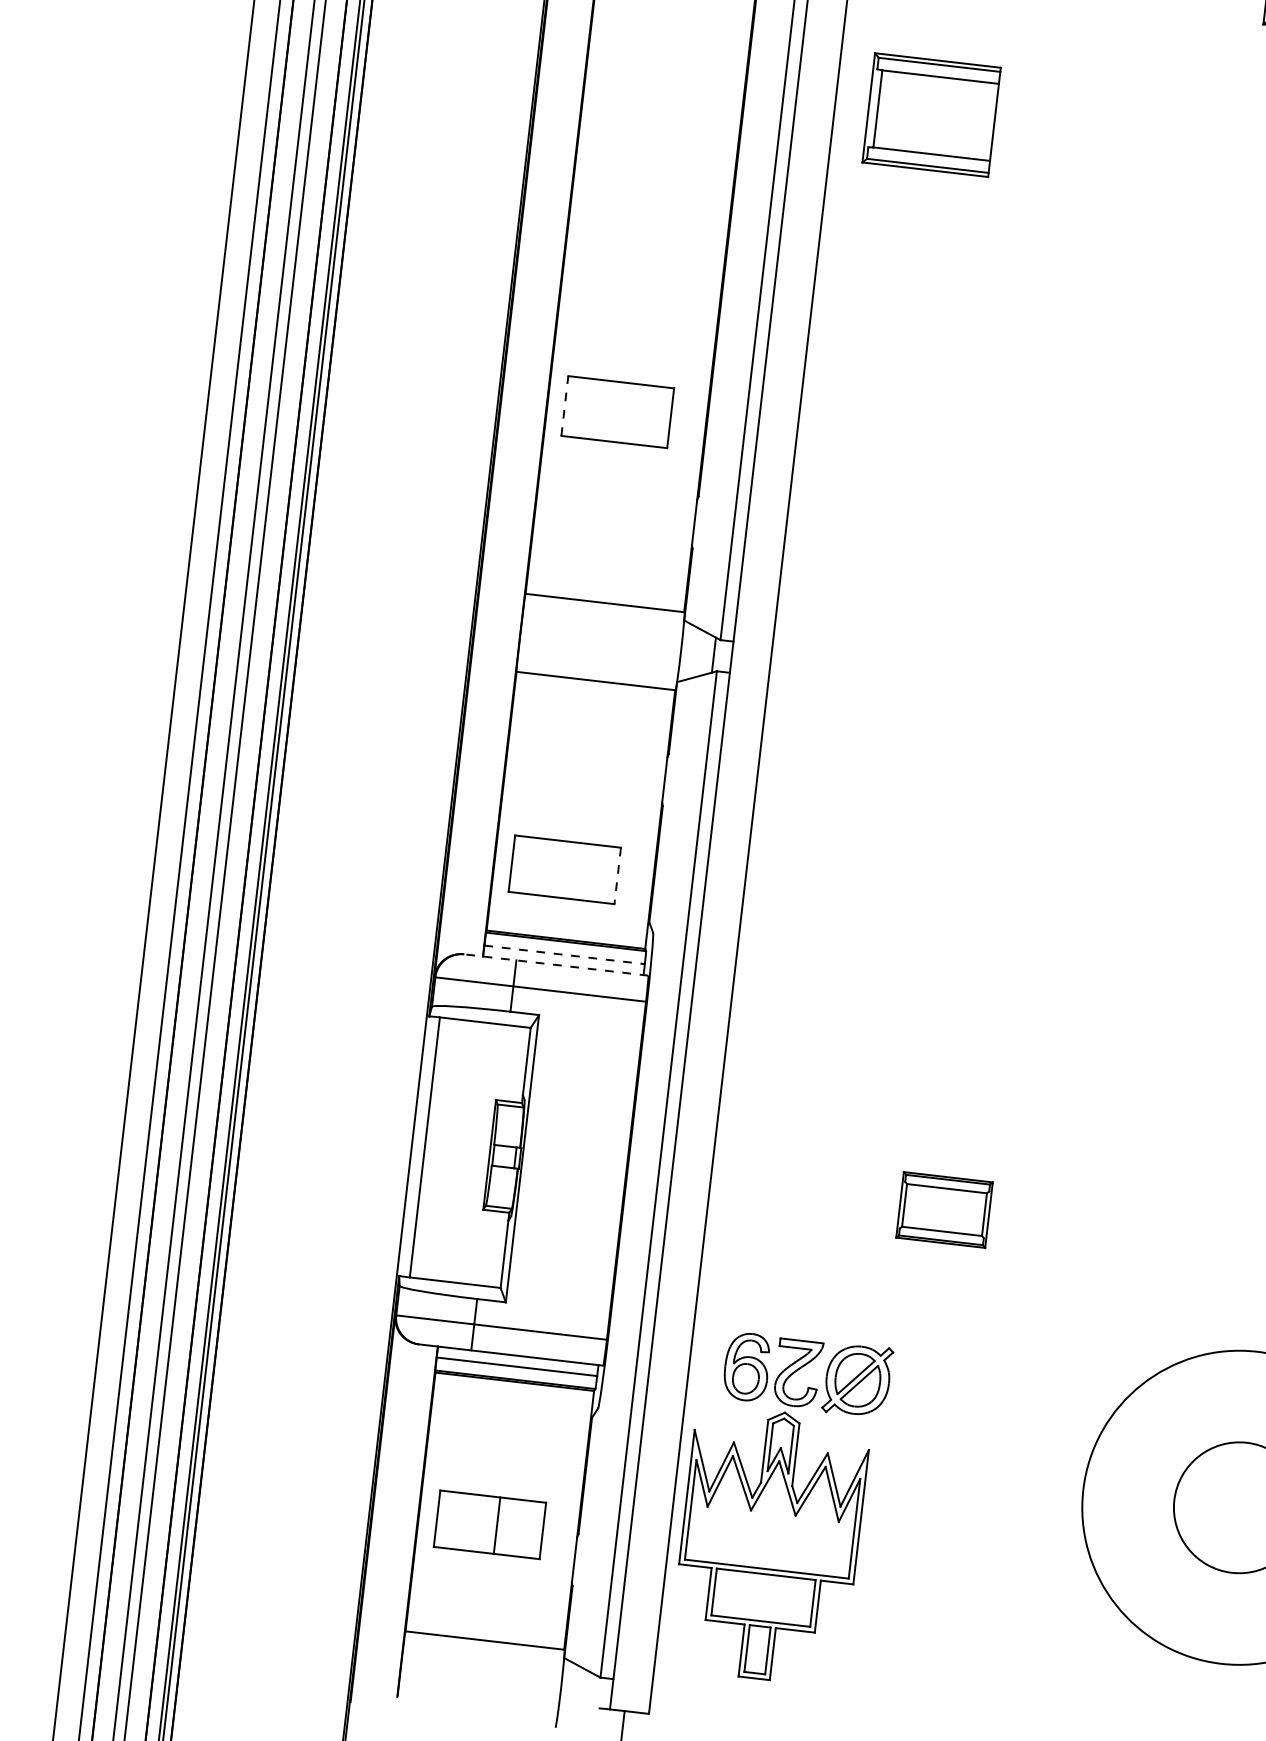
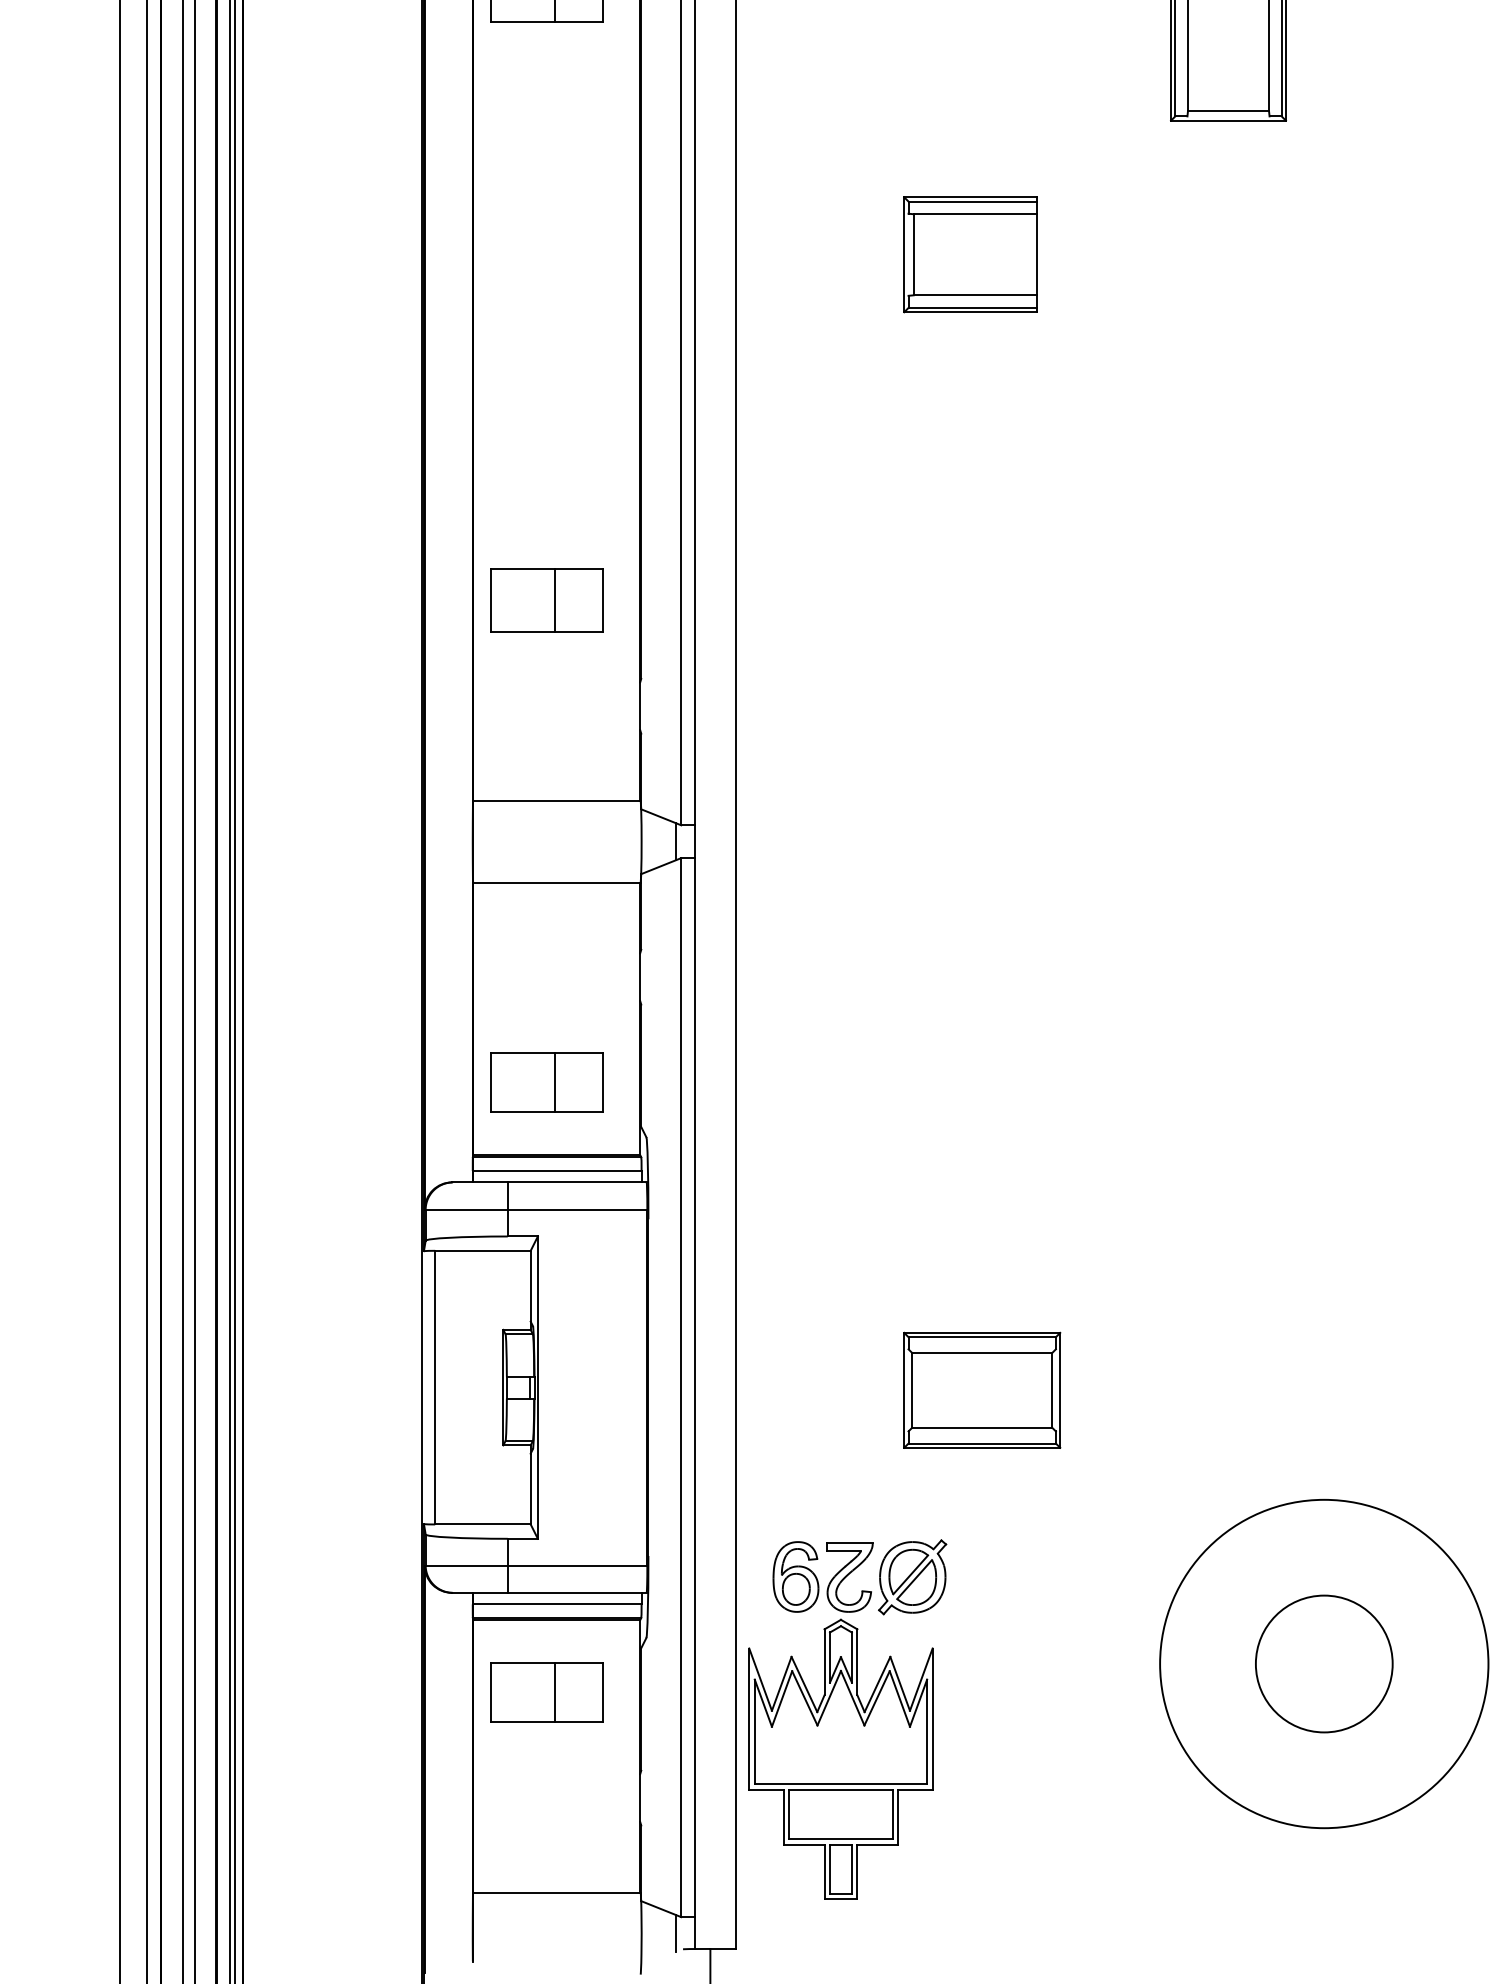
part: (931, 114) -> (970, 254), moved
line: (564, 405) -> (491, 600), dashed -> solid
line: (624, 412) -> (554, 600), added
line: (571, 870) -> (554, 1082), added
line: (617, 875) -> (602, 1082), dashed -> solid
line: (564, 954) -> (557, 1170), dashed -> solid
line: (555, 964) -> (548, 1182), dashed -> solid
part: (944, 1209) -> (982, 1389), size x1.67
part: (489, 1524) -> (546, 1692), moved
line: (594, 1692) -> (676, 1933), added

